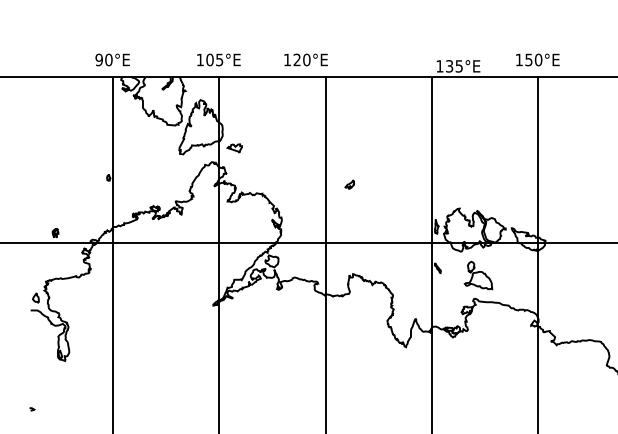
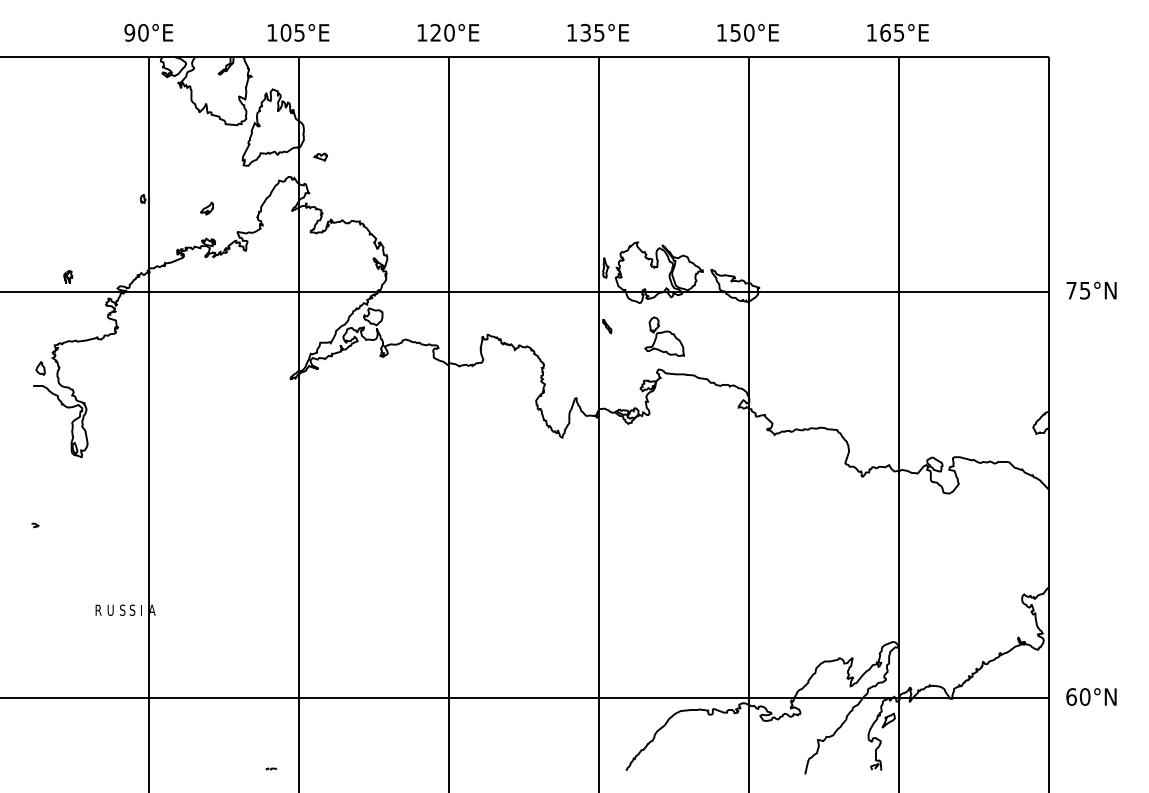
text: (306, 59) -> (448, 32), moved
text: (458, 66) -> (598, 32), moved
part: (234, 147) -> (320, 156), size x0.62
part: (349, 184) -> (206, 208), moved

